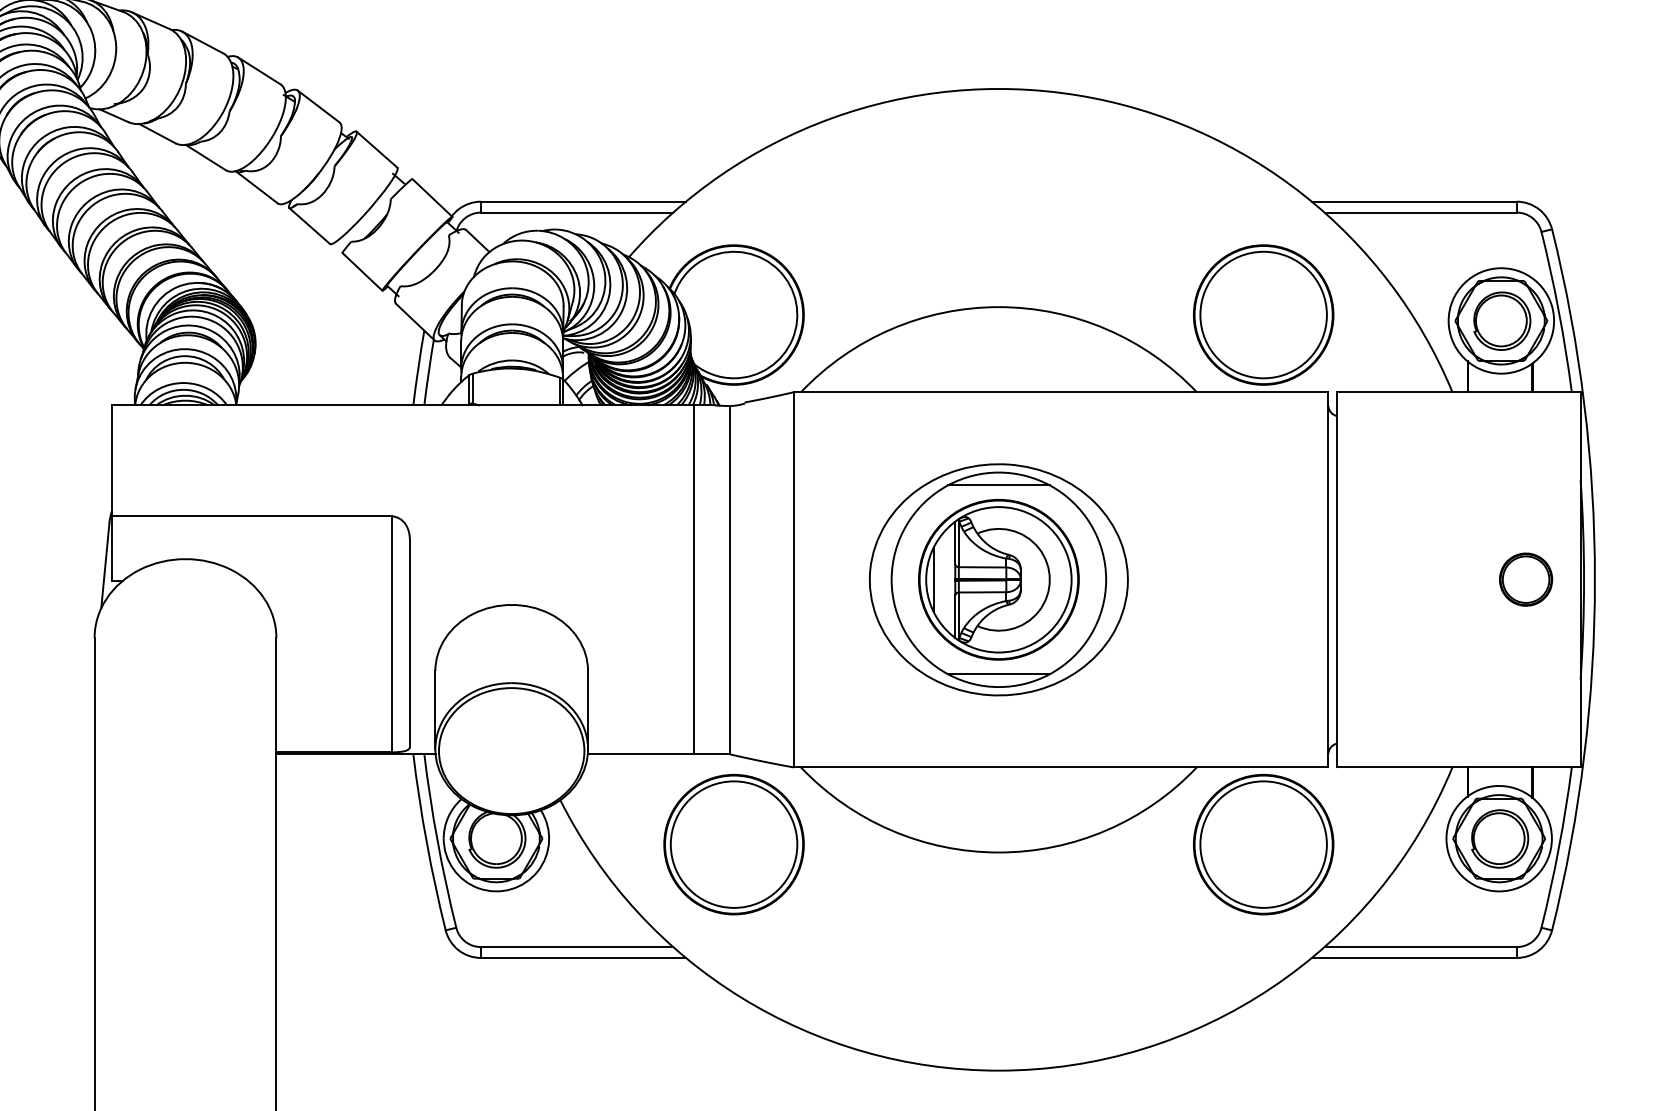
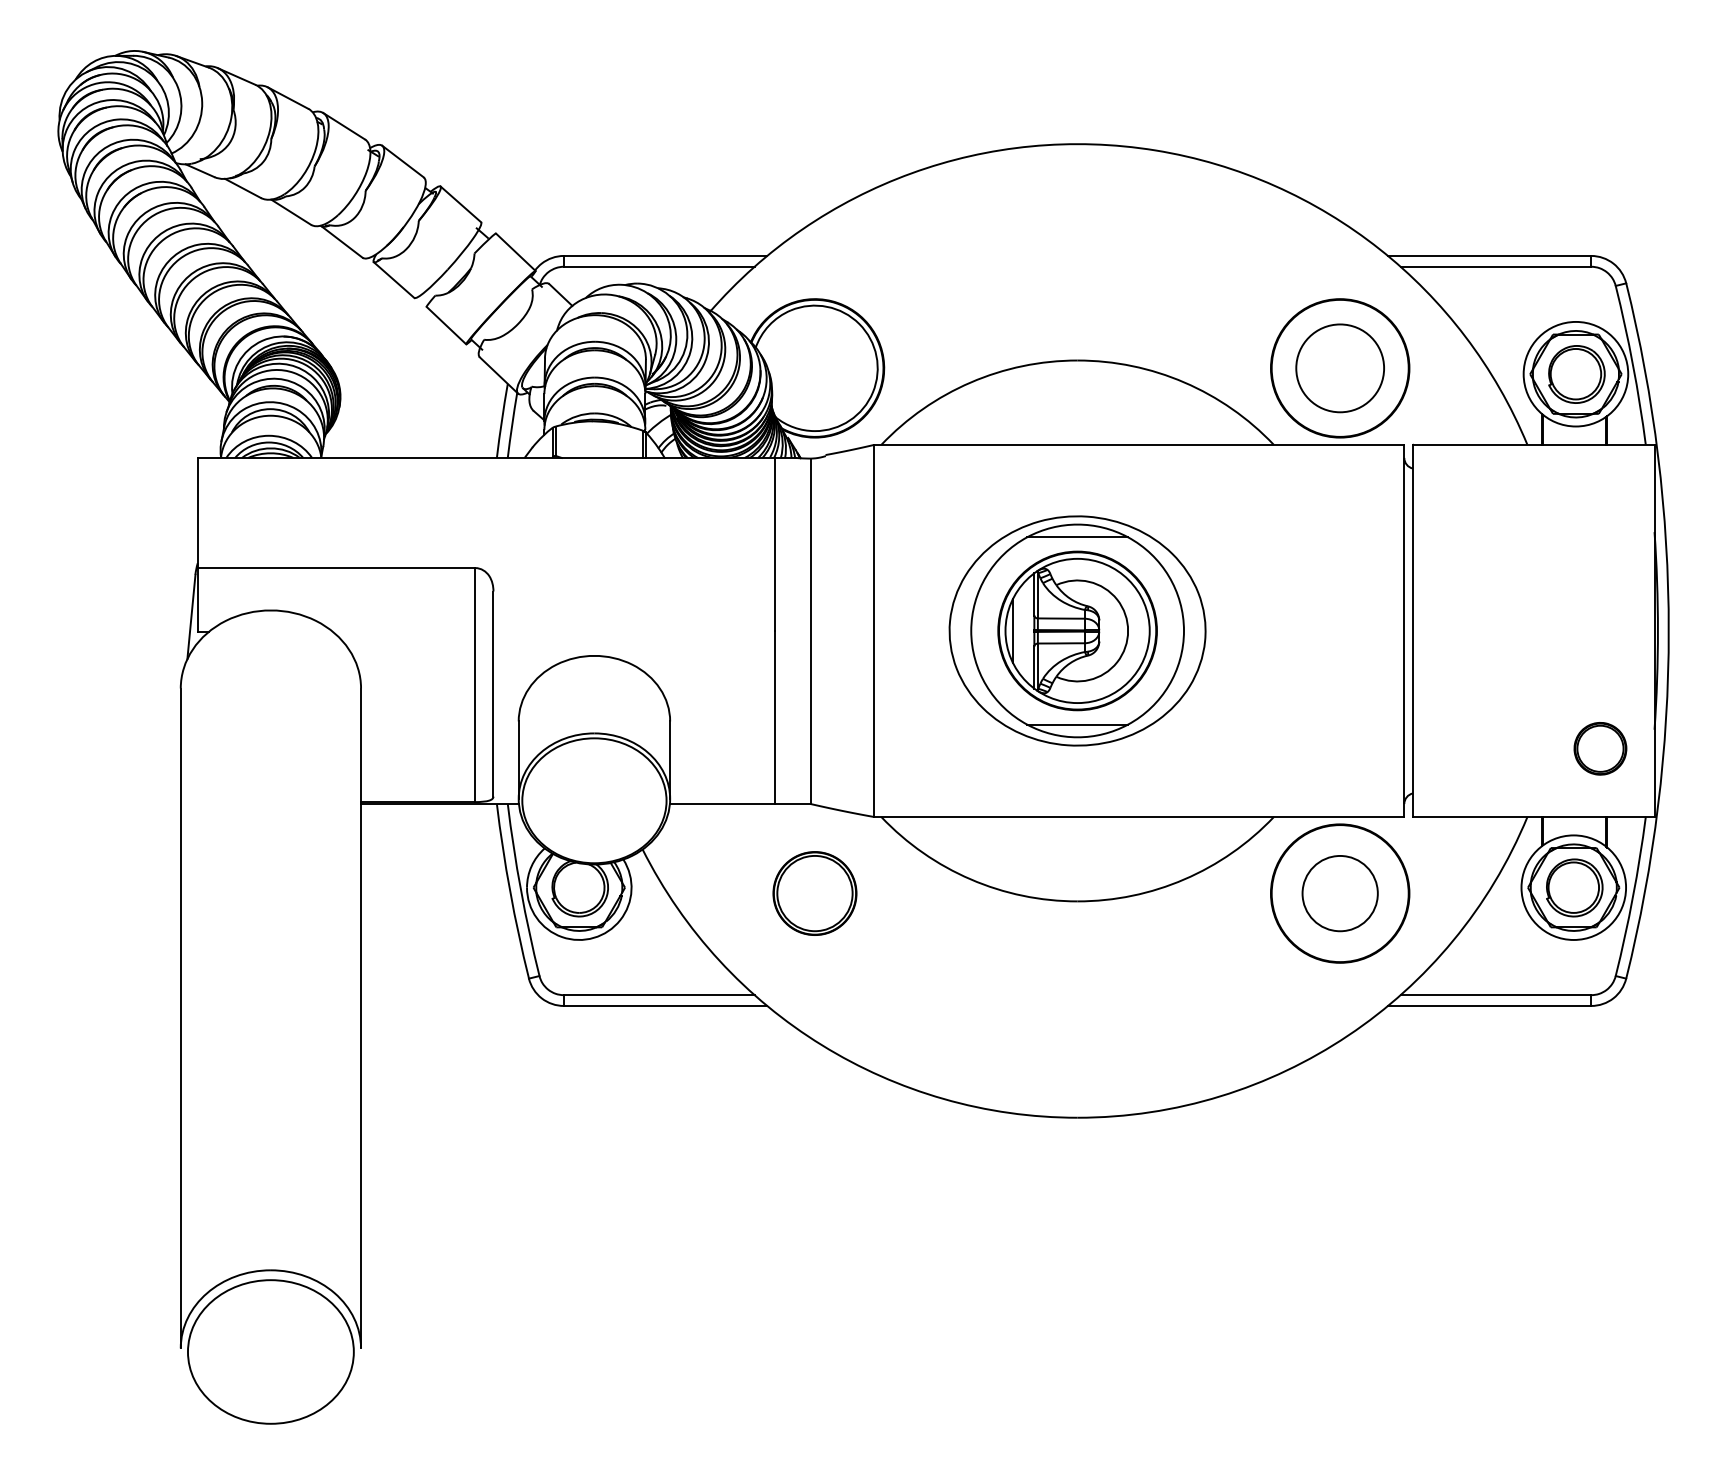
circle: (1262, 315) -> (1339, 368), size x0.7
part: (1526, 579) -> (1600, 748), moved
part: (733, 844) -> (814, 893), size x0.6
circle: (1262, 844) -> (1339, 893), size x0.6

